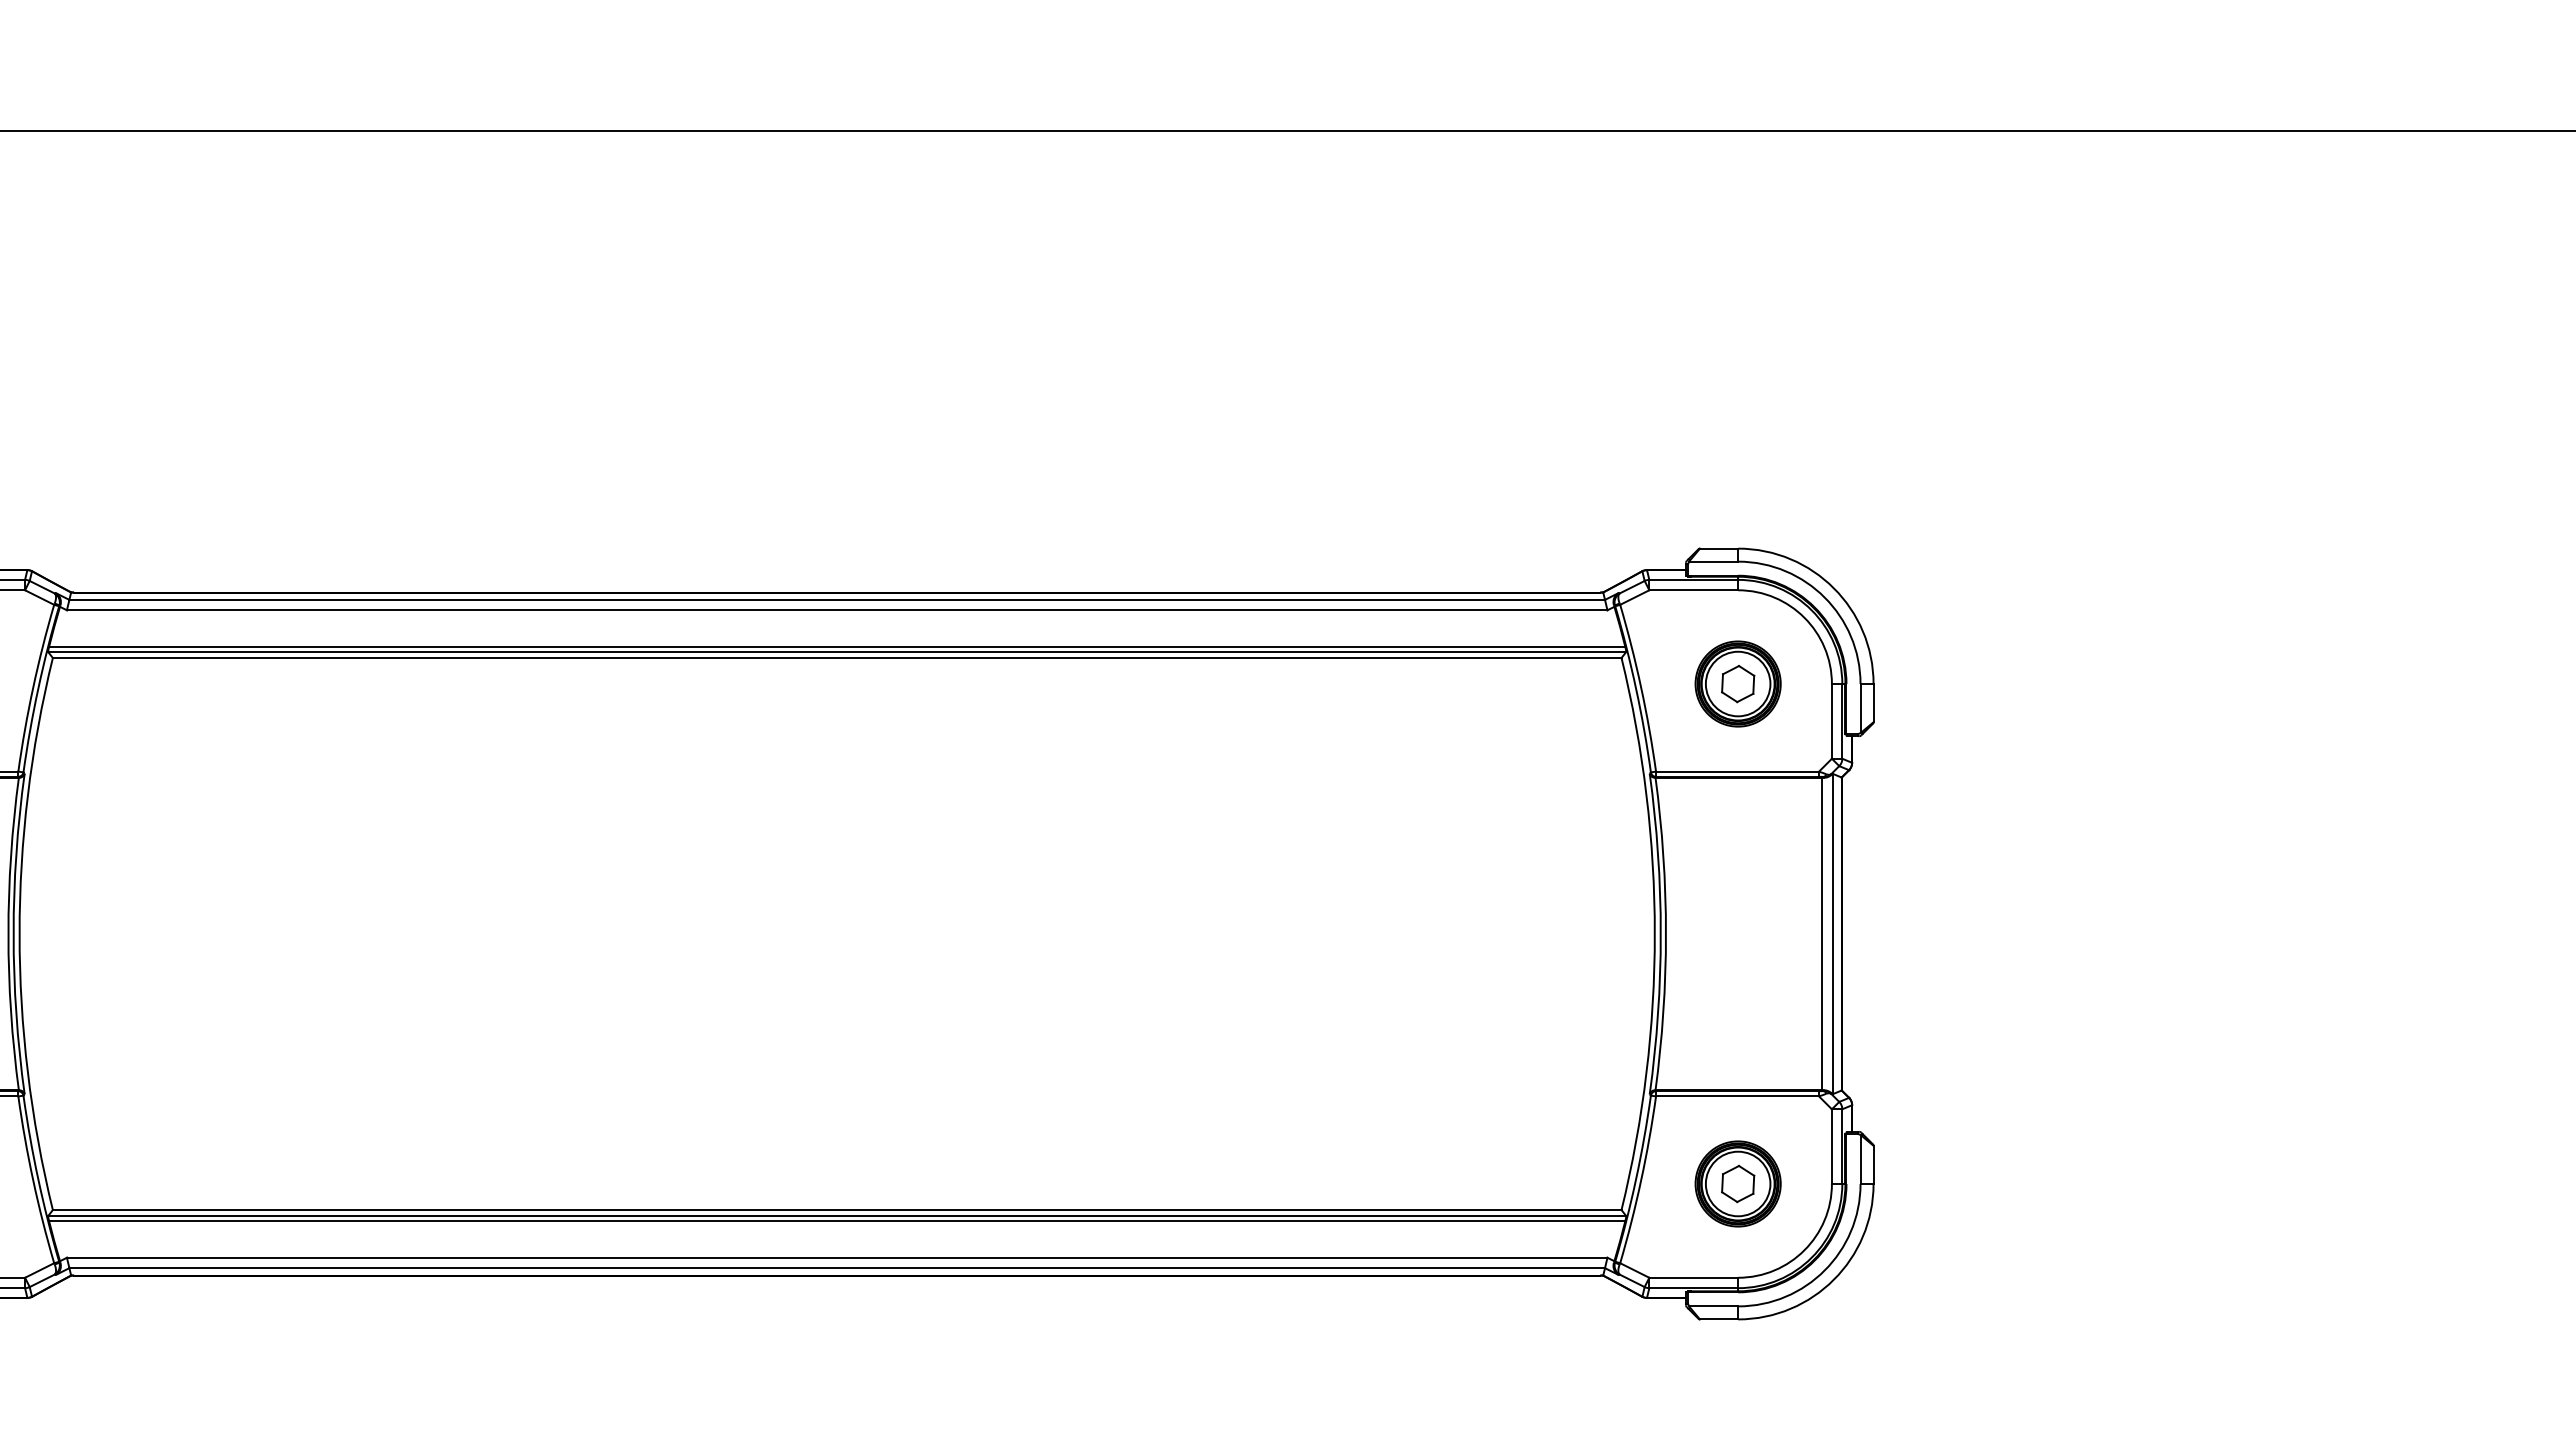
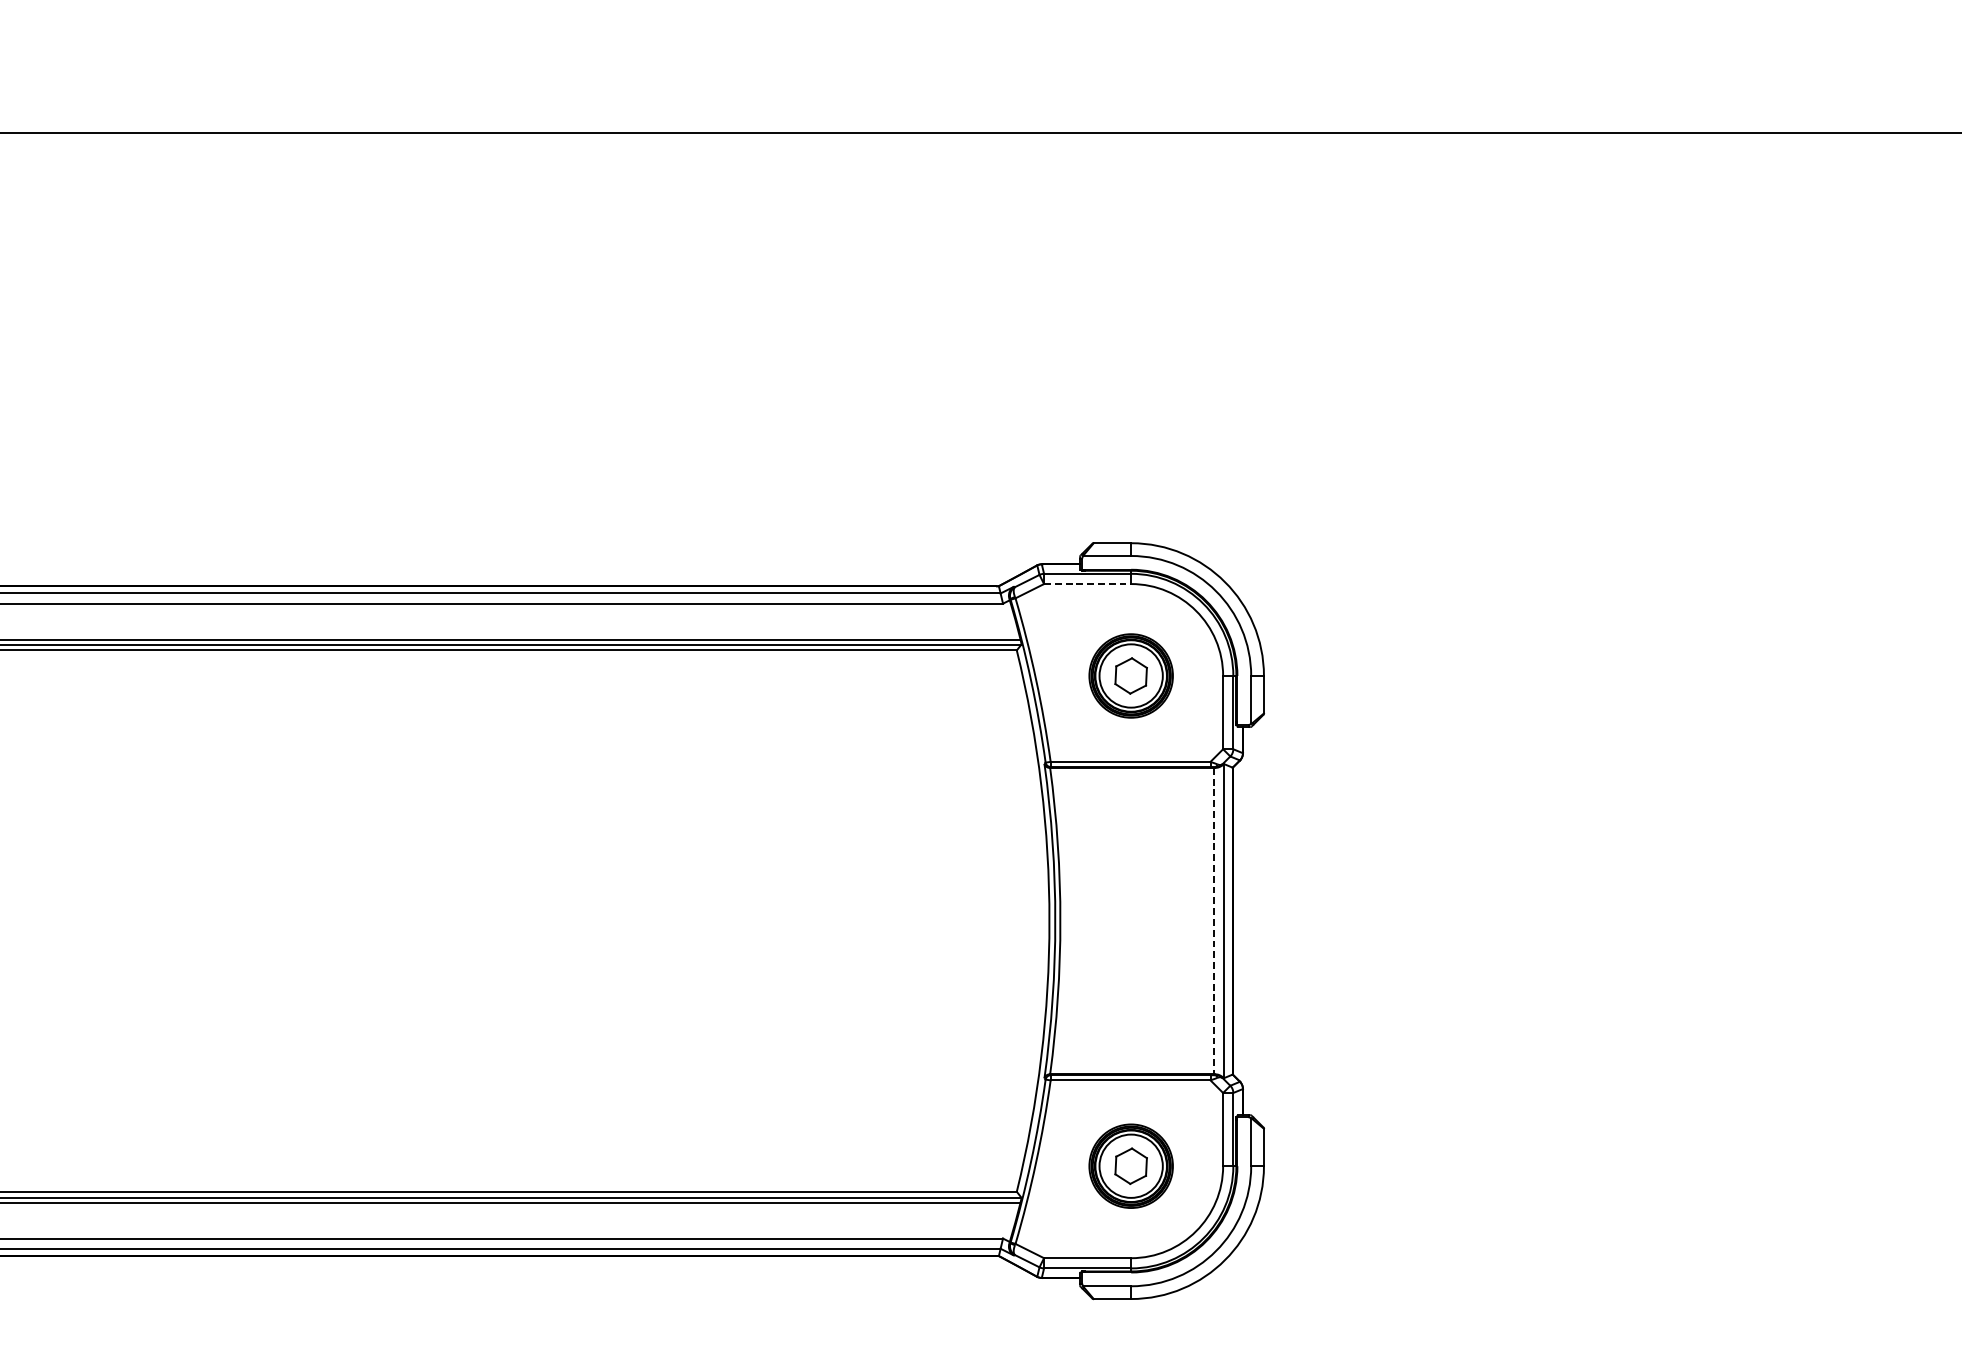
line: (1694, 590) -> (1088, 584), solid -> dashed
line: (1822, 934) -> (1213, 921), solid -> dashed

